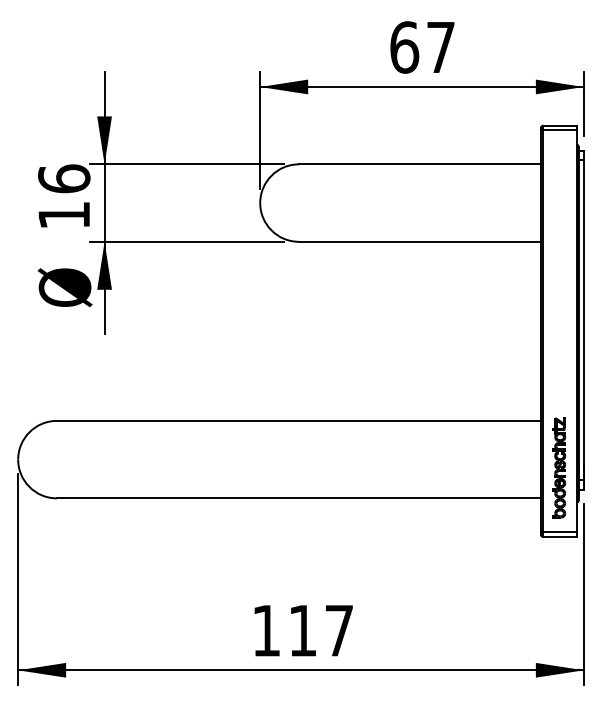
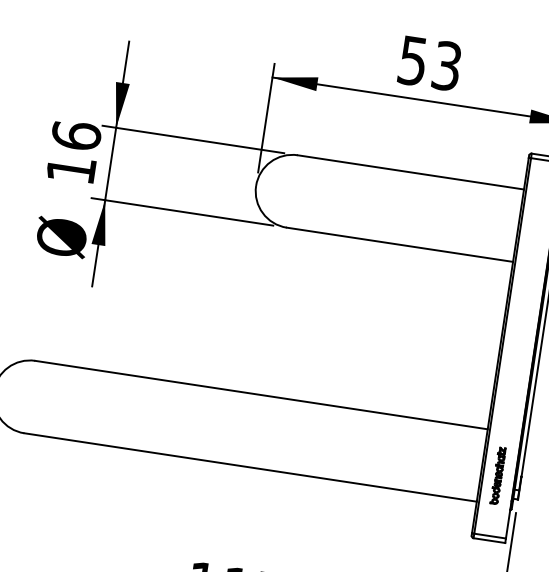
text: (422, 47) -> (429, 63), 67 -> 53
part: (559, 467) -> (498, 475), size x0.6

